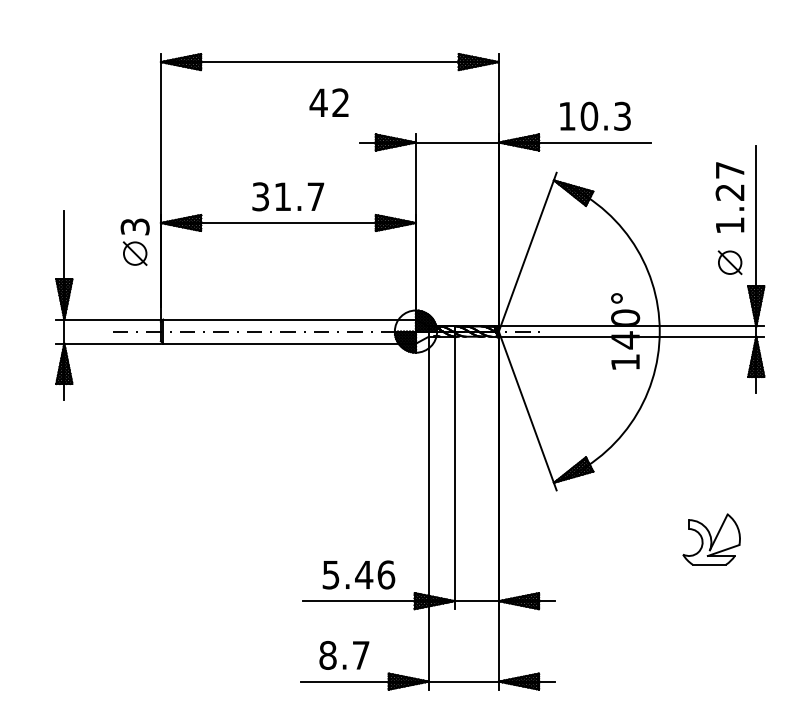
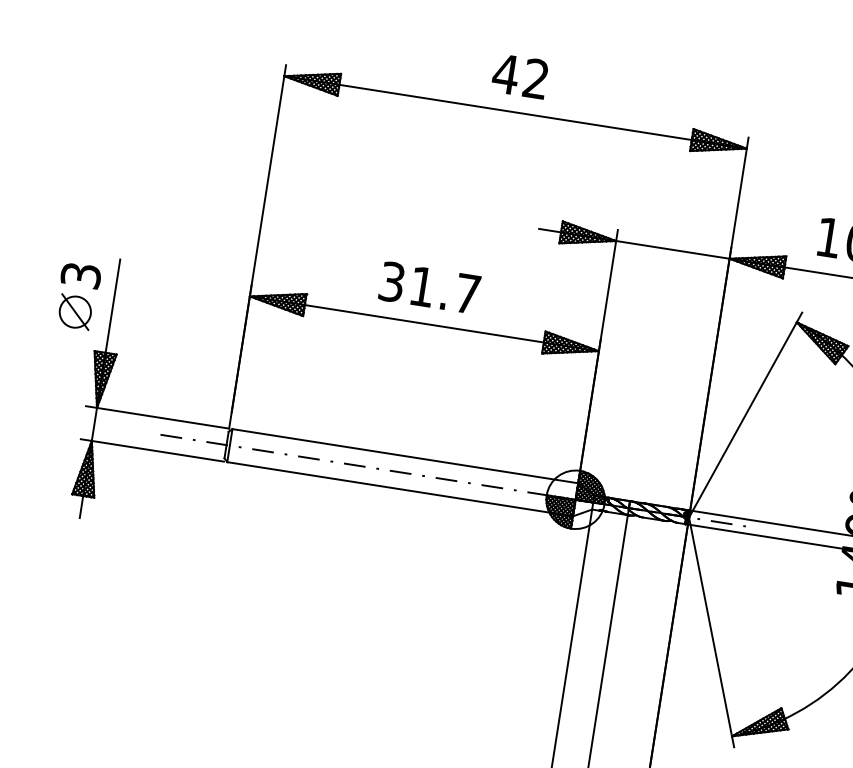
text: (328, 102) -> (519, 75), moved
part: (134, 241) -> (76, 295), moved

